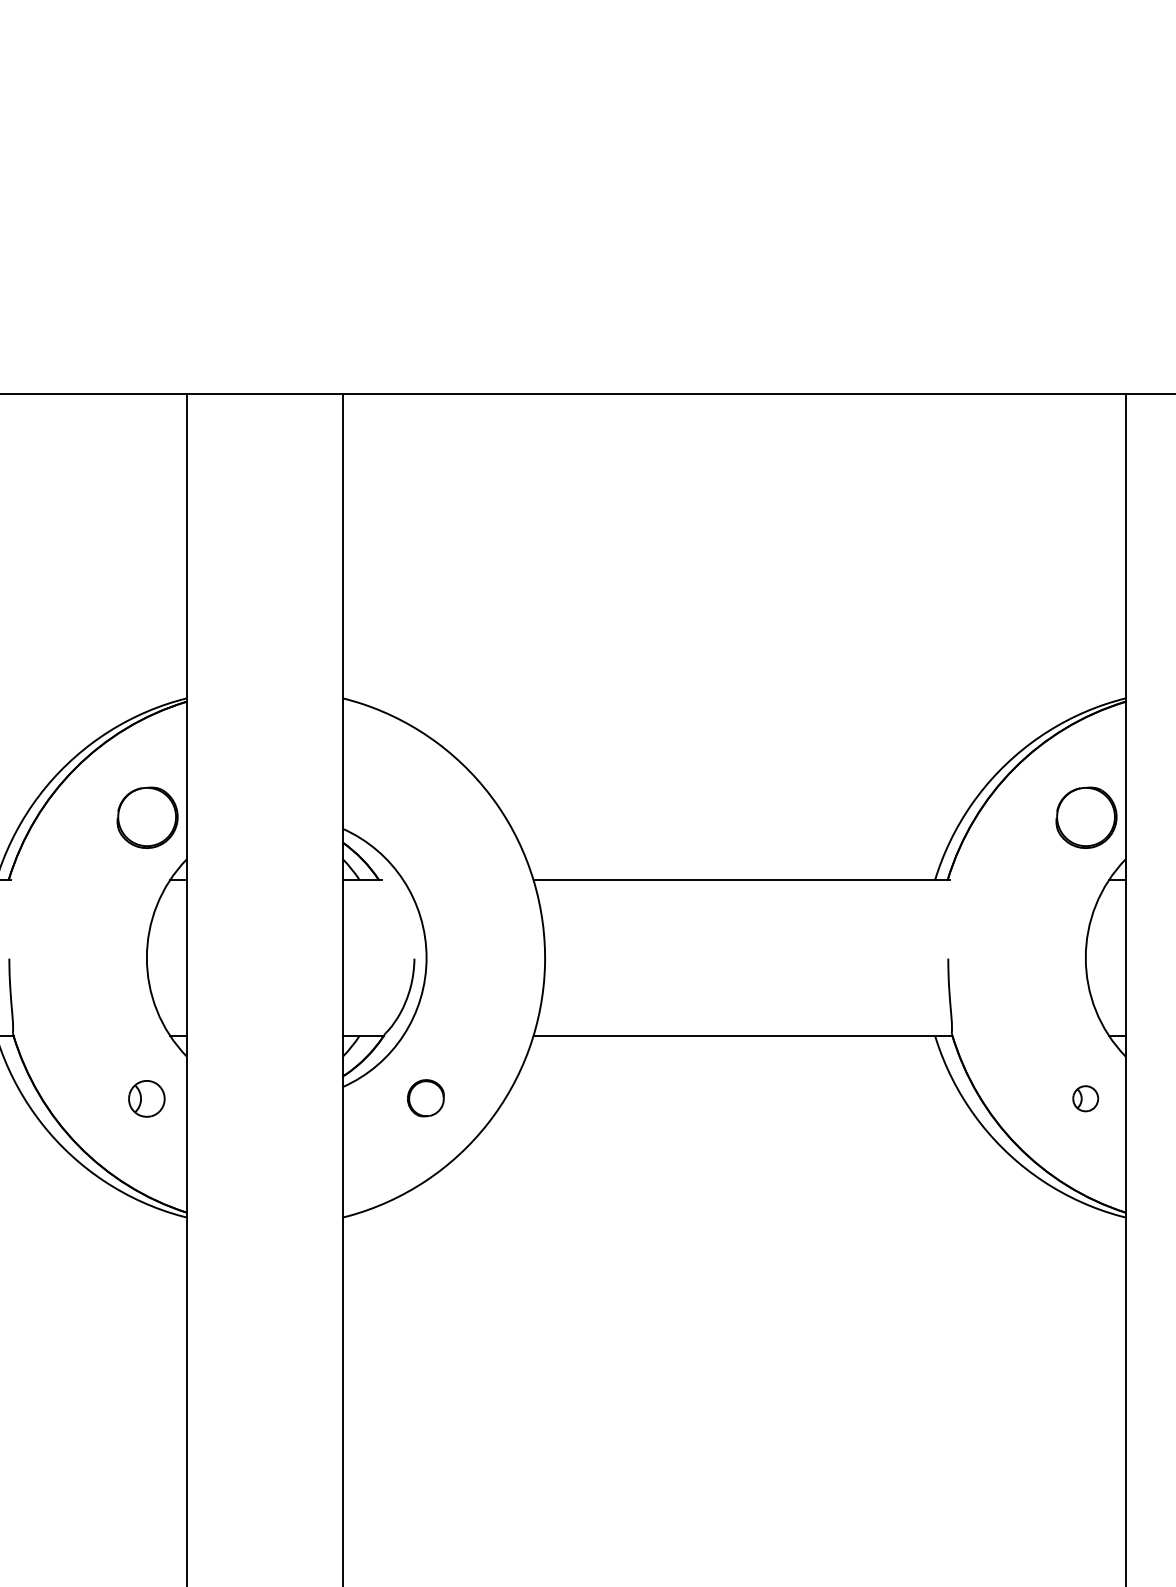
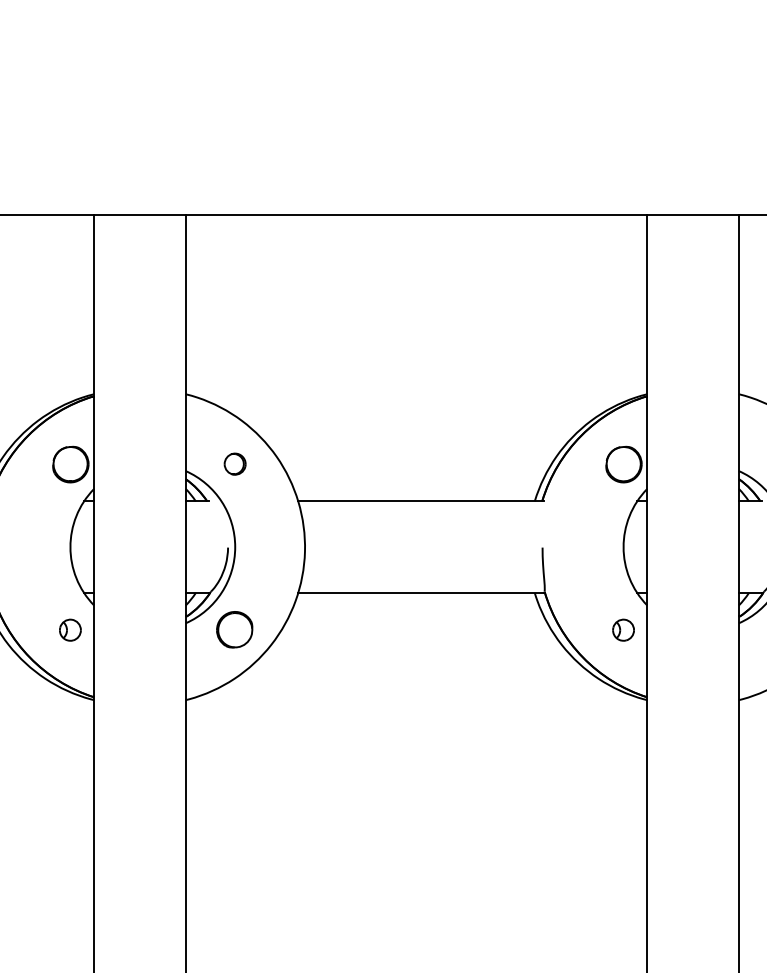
part: (425, 815) -> (234, 463), added
part: (425, 1097) -> (234, 629), size x1.67
part: (1085, 1097) -> (623, 629), size x1.43

